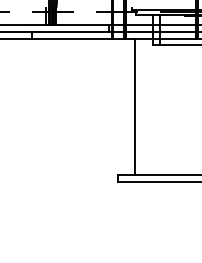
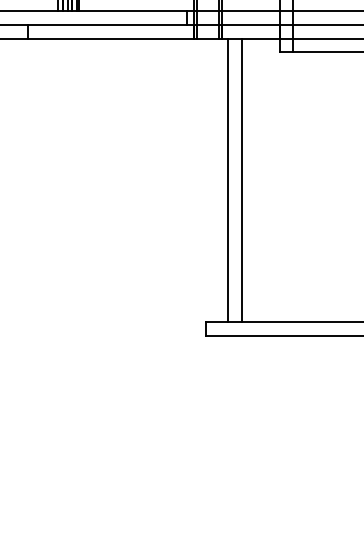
line: (128, 106) -> (228, 179), added

